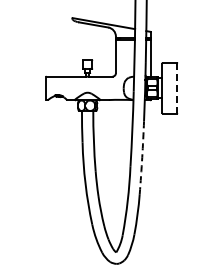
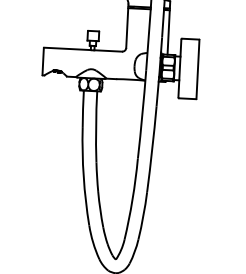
line: (177, 88) -> (198, 69), dashed -> solid
arc: (142, 157) -> (152, 149), dashed -> solid

